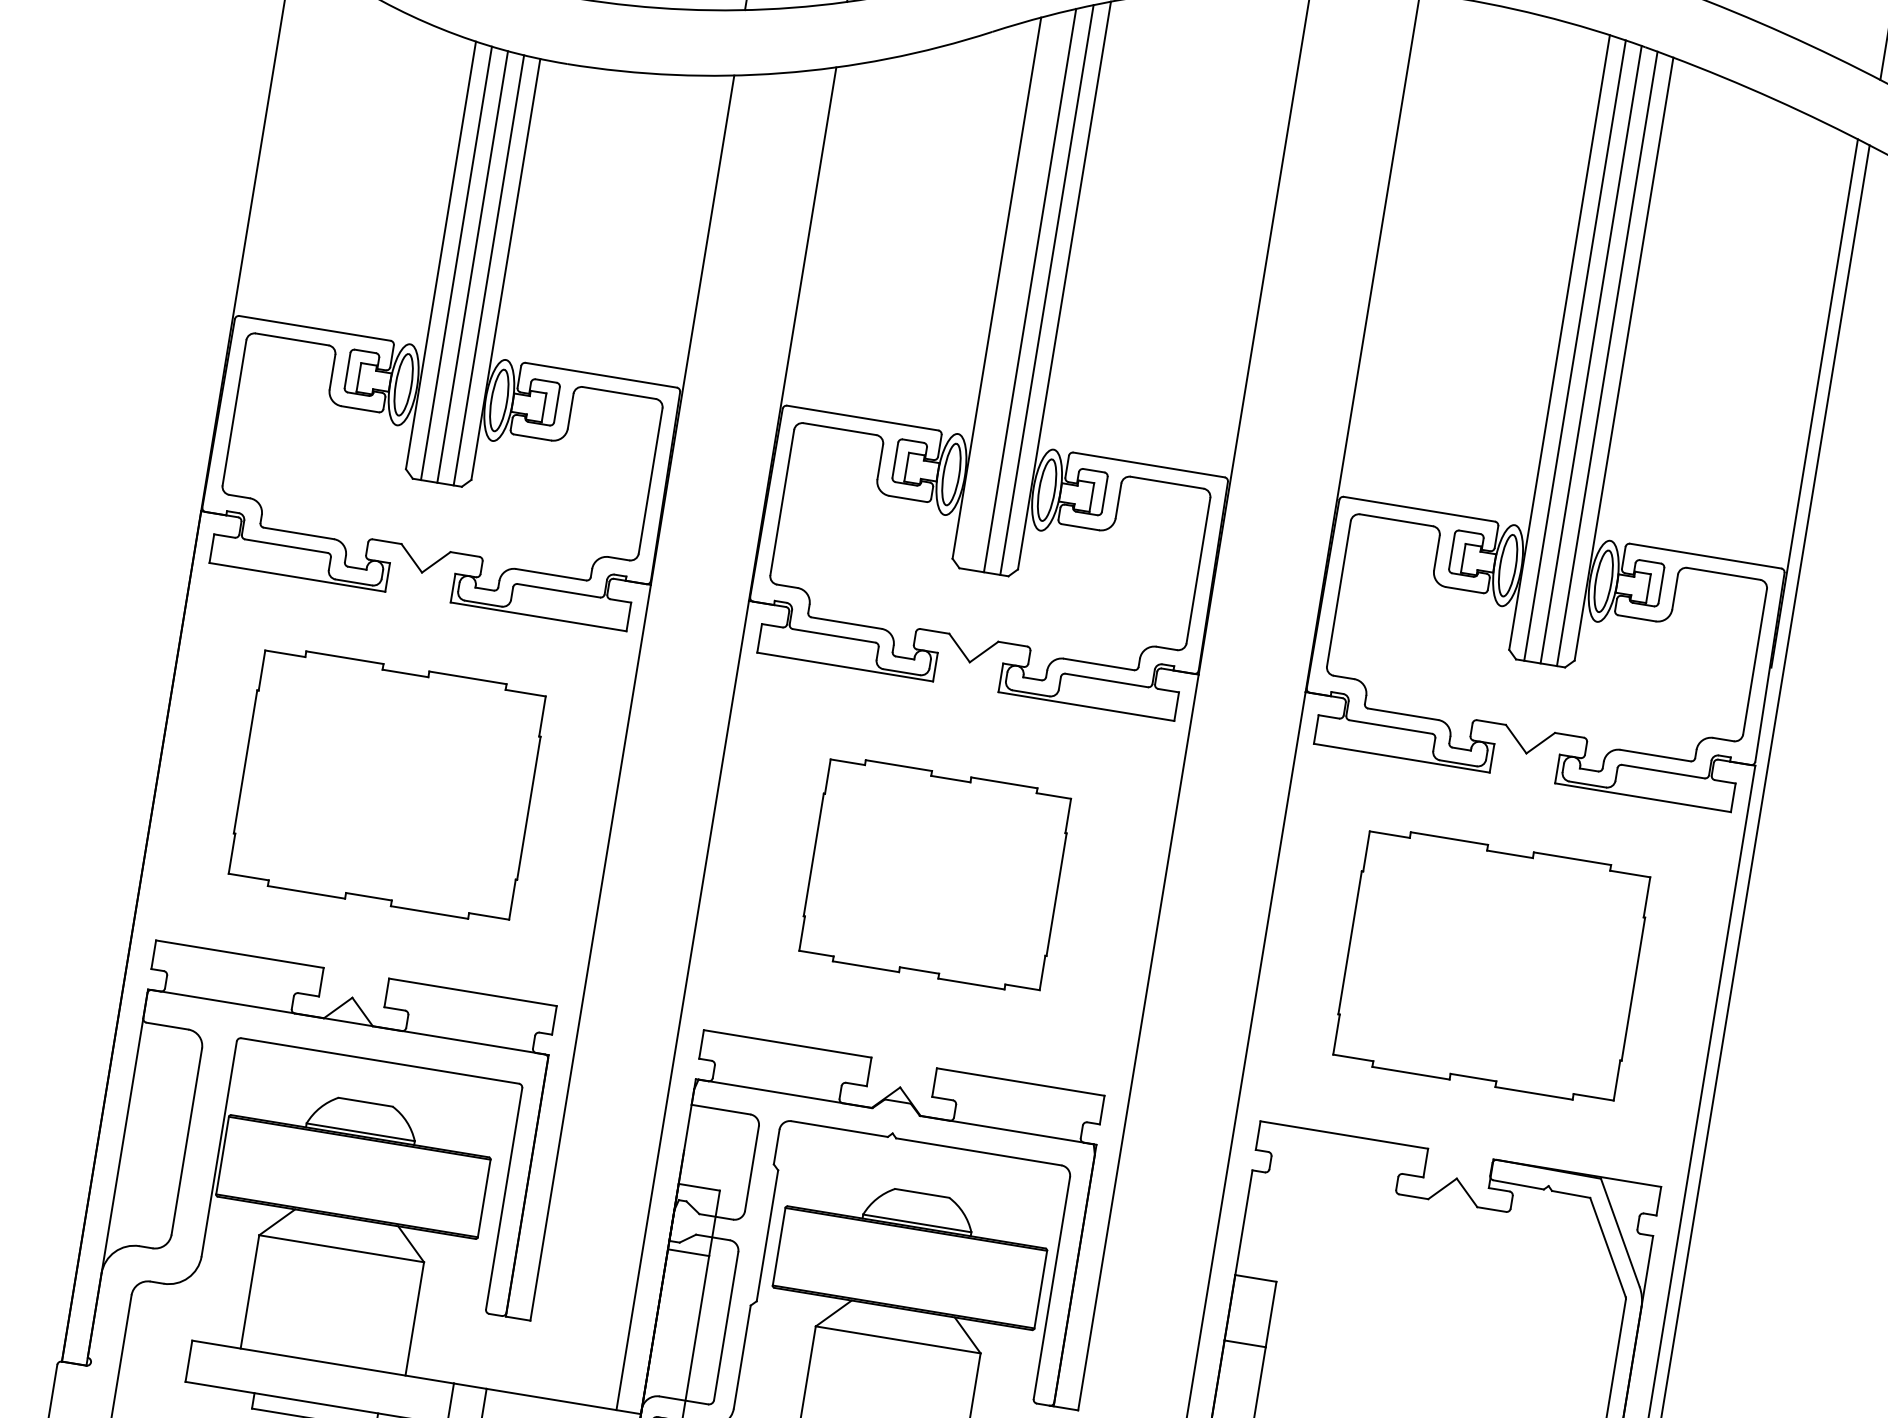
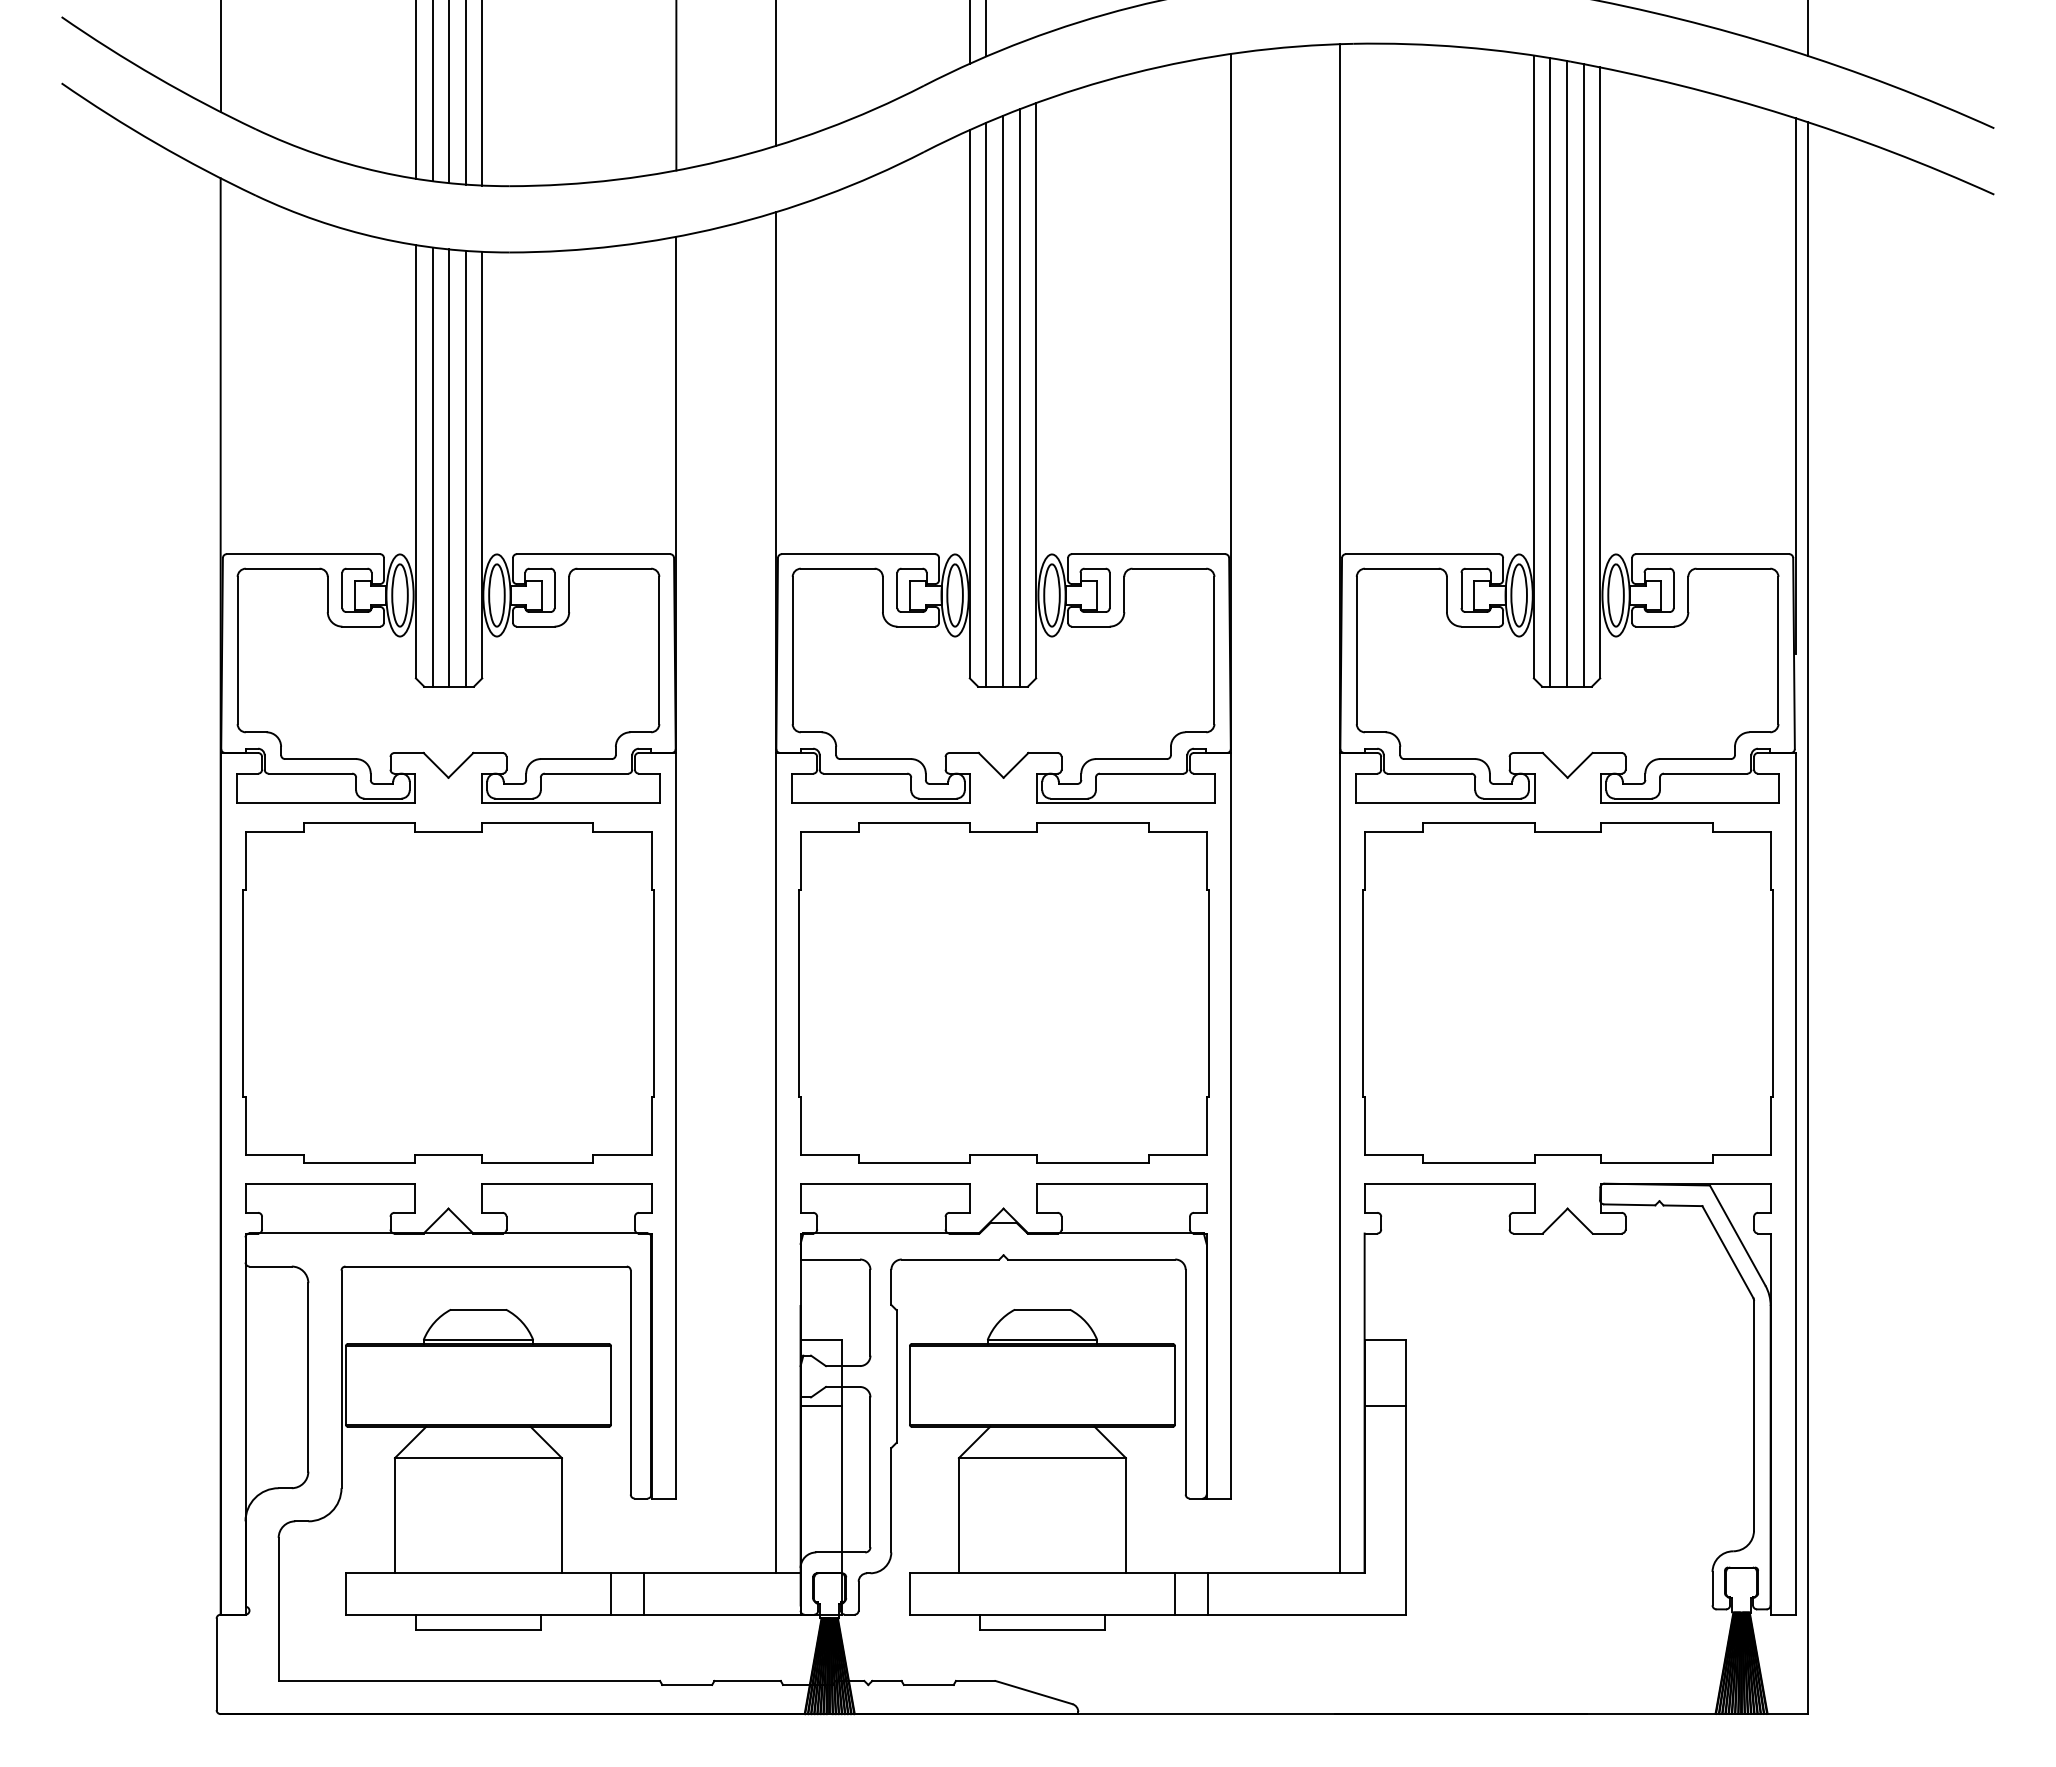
line: (1013, 291) -> (986, 404), added
part: (387, 784) -> (448, 992), size x1.43
part: (935, 874) -> (1003, 992), size x1.67
part: (1491, 965) -> (1567, 992), size x1.43

